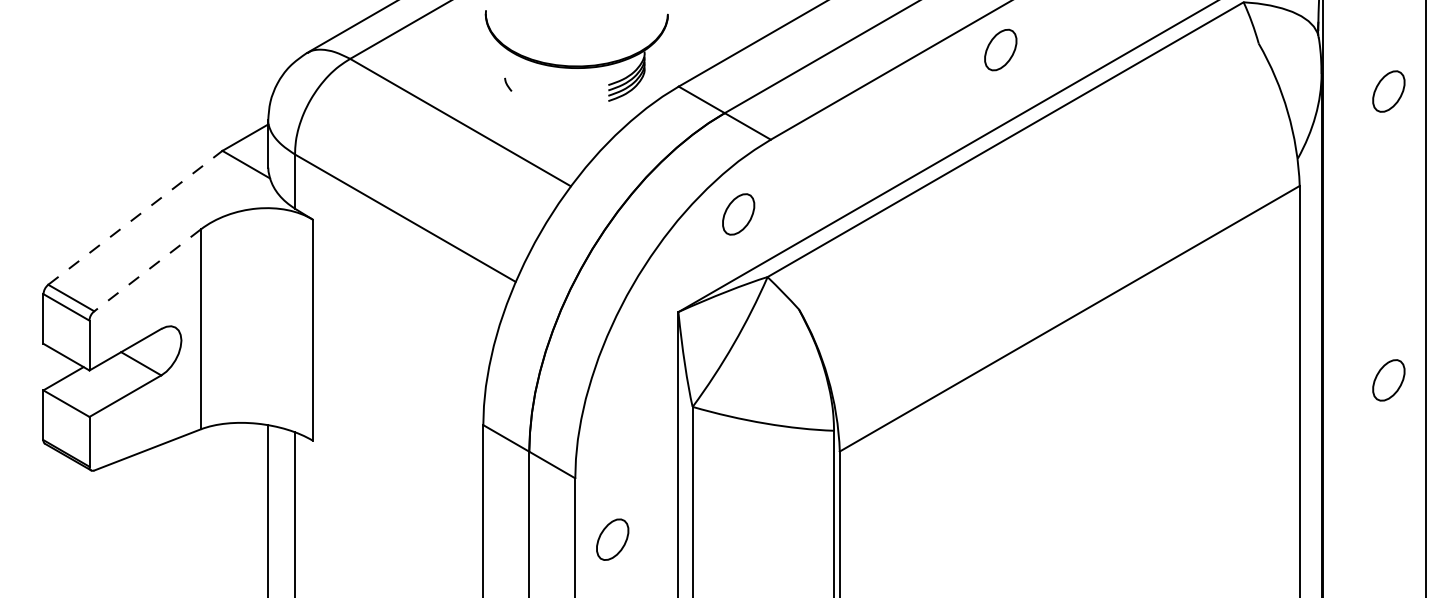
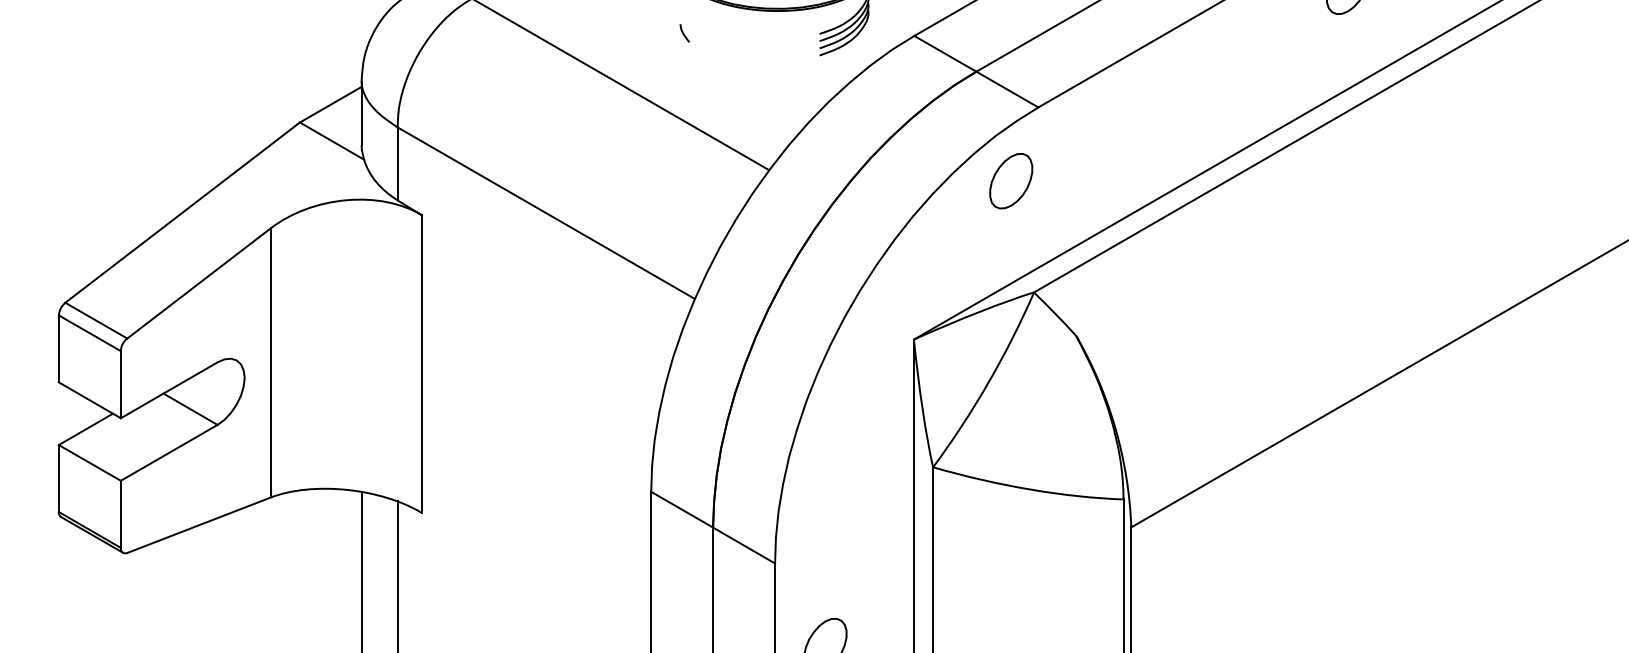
part: (738, 214) -> (1011, 181), moved
line: (135, 217) -> (182, 212), dashed -> solid
line: (147, 270) -> (198, 283), dashed -> solid

